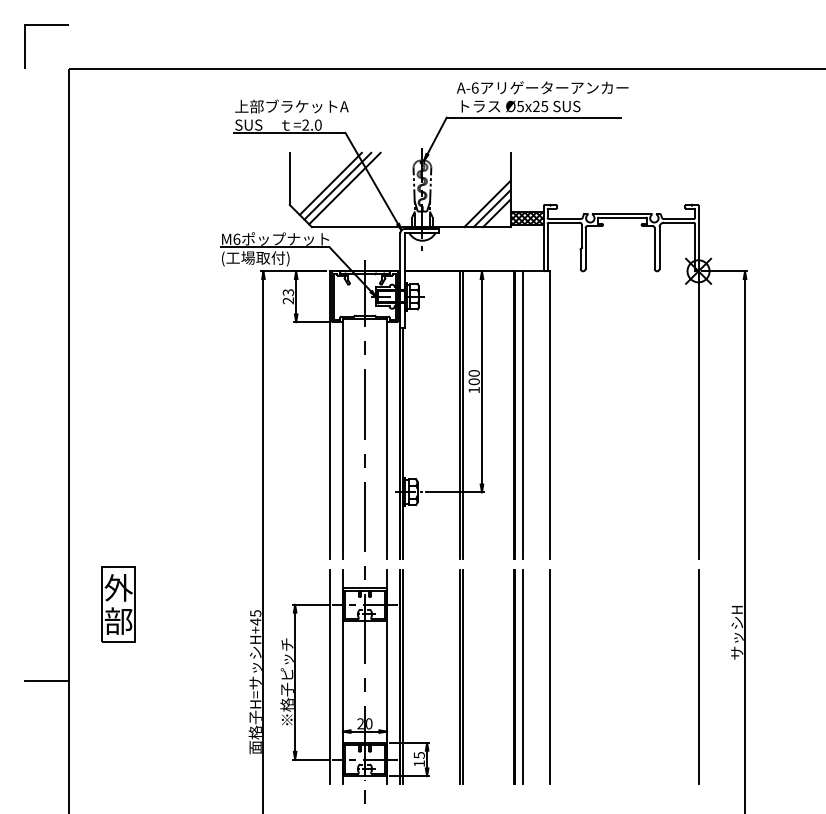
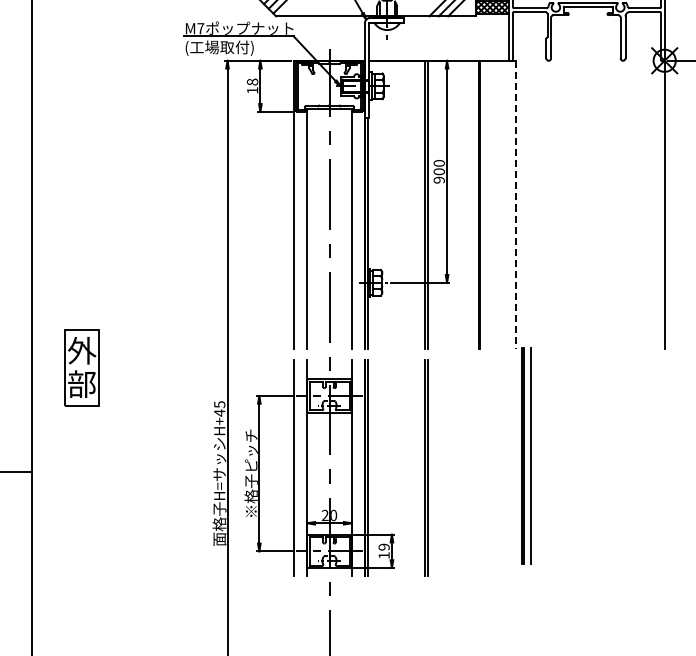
text: (236, 238) -> (200, 27), M6 -> M7
text: (287, 296) -> (251, 86), 23 -> 18
text: (473, 389) -> (438, 179), 100 -> 900
line: (522, 414) -> (487, 204), removed
line: (550, 414) -> (515, 204), solid -> dashed
part: (118, 604) -> (81, 367), moved
part: (518, 676) -> (526, 455), moved
line: (550, 676) -> (515, 467), removed
line: (698, 676) -> (664, 467), removed
text: (418, 755) -> (383, 547), 15 -> 19

